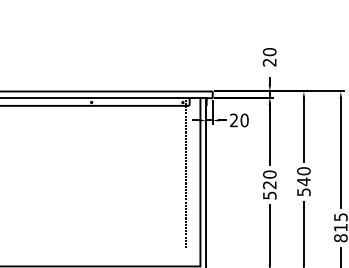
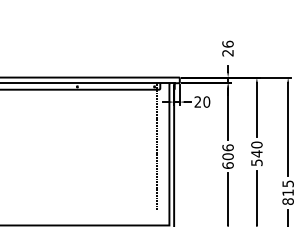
text: (269, 51) -> (227, 43), 20 -> 26
text: (269, 184) -> (227, 156), 520 -> 606

